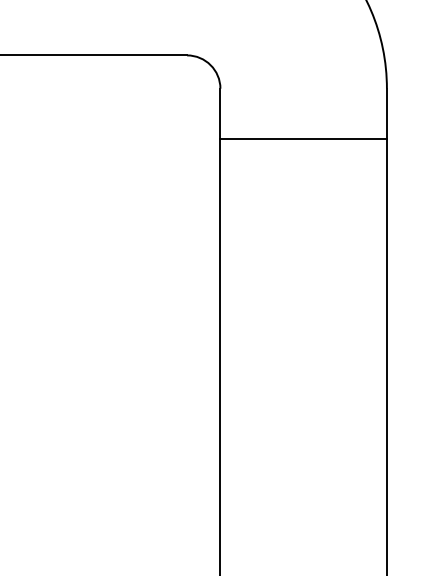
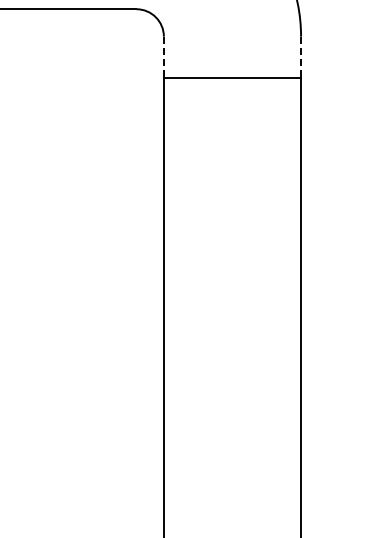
line: (219, 114) -> (163, 57), solid -> dashed
line: (387, 114) -> (301, 57), solid -> dashed

